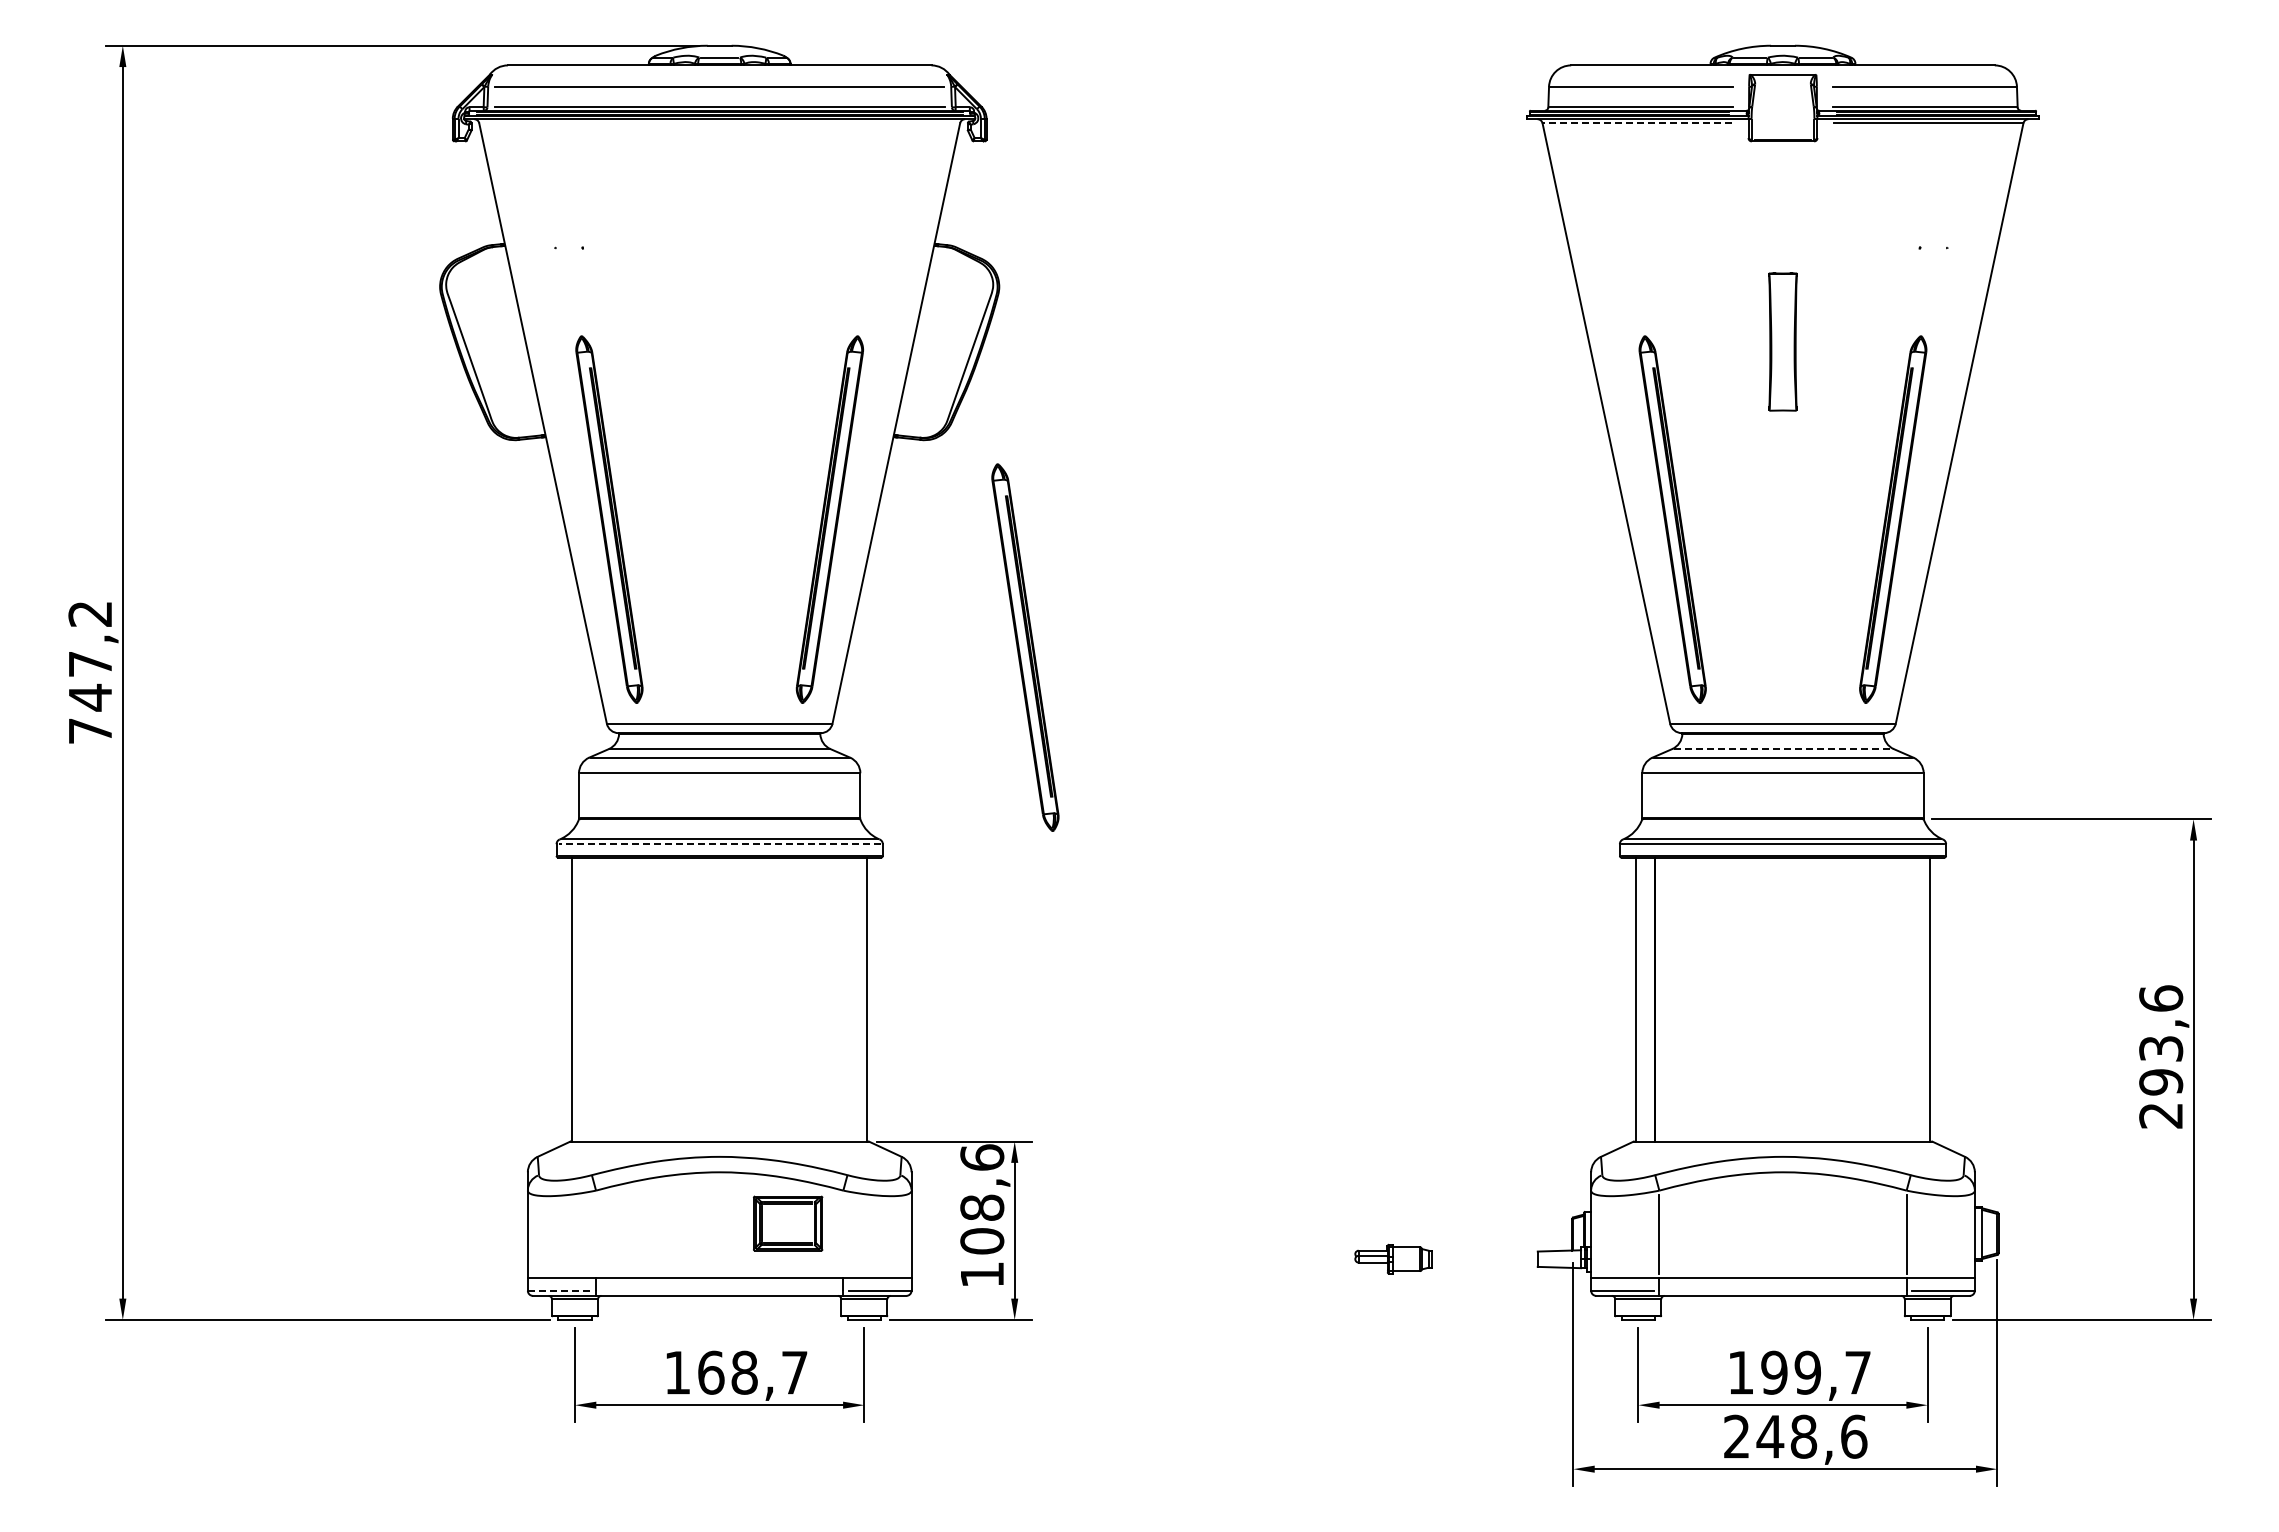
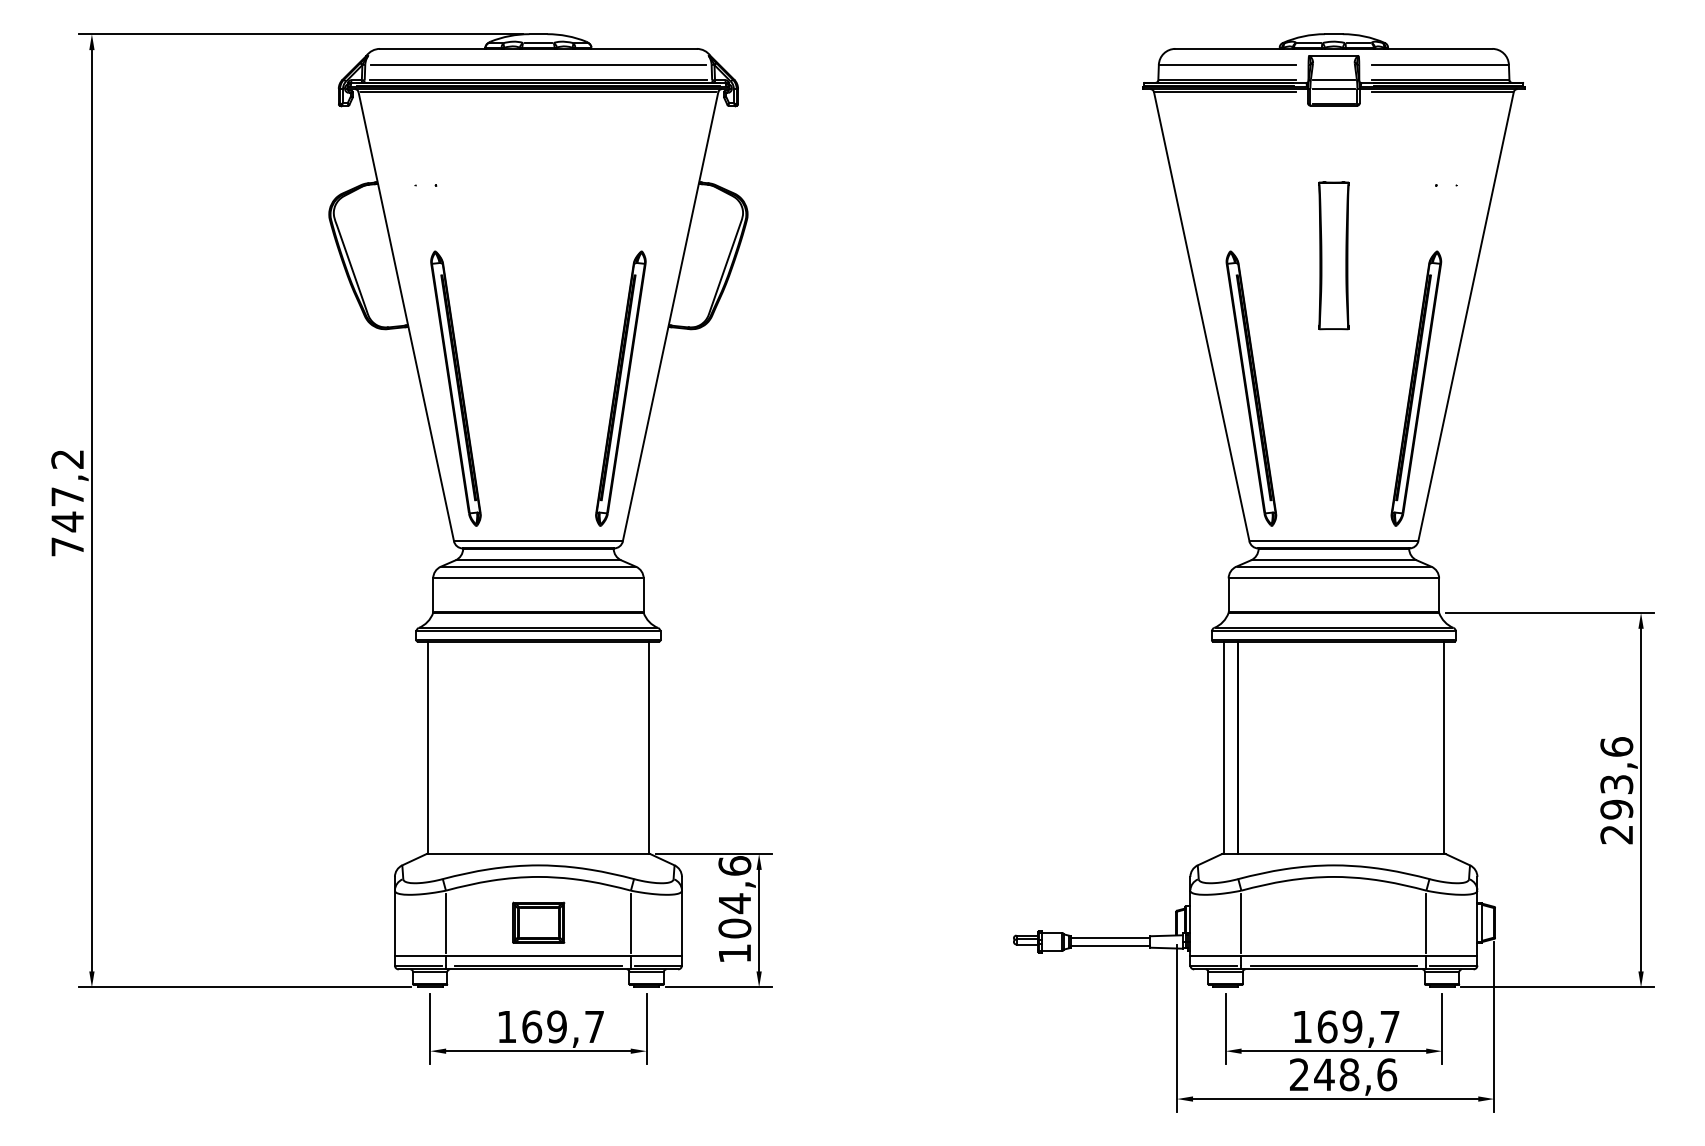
line: (1782, 106) -> (1333, 79), added
line: (1782, 118) -> (1333, 88), added
line: (719, 123) -> (538, 92), added
line: (1636, 123) -> (1224, 92), dashed -> solid
part: (1782, 341) -> (1333, 255), size x1.43
part: (1025, 647) -> (767, 484), removed
line: (1783, 749) -> (1334, 560), dashed -> solid
line: (719, 844) -> (538, 631), dashed -> solid
text: (982, 1207) -> (735, 903), 108,6 -> 104,6
part: (788, 1223) -> (539, 922), moved
line: (596, 1234) -> (446, 923), added
line: (843, 1234) -> (631, 923), added
line: (1484, 1254) -> (1110, 938), added
line: (1484, 1264) -> (1110, 945), added
line: (559, 1290) -> (418, 965), dashed -> solid
line: (719, 1290) -> (538, 965), added
line: (1782, 1290) -> (1333, 965), added
text: (744, 1372) -> (557, 1026), 168,7 -> 169,7
text: (1774, 1372) -> (1327, 1026), 199,7 -> 169,7

